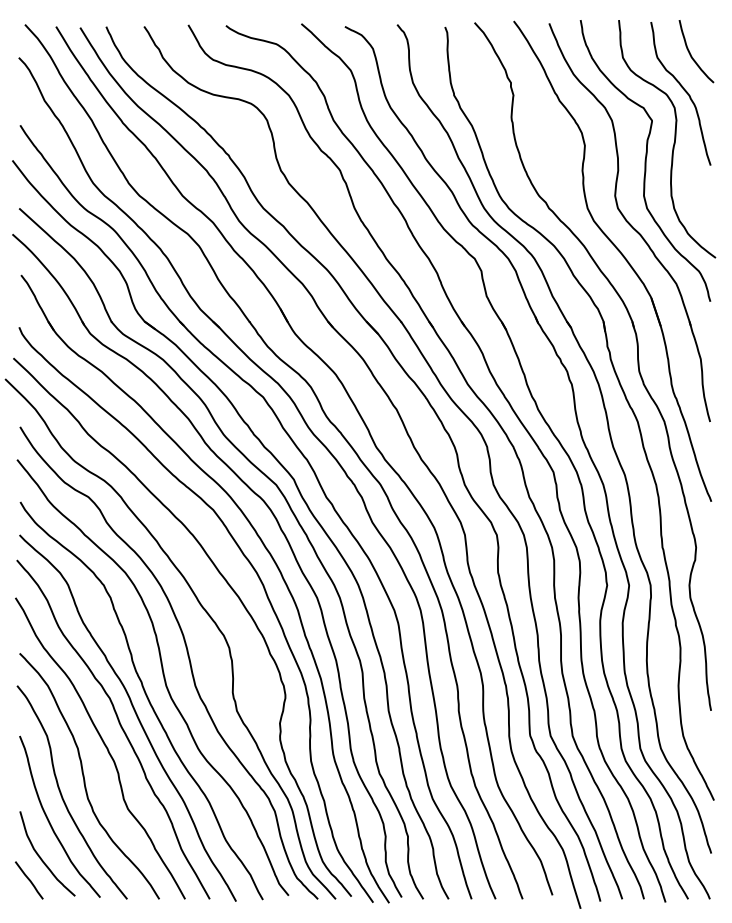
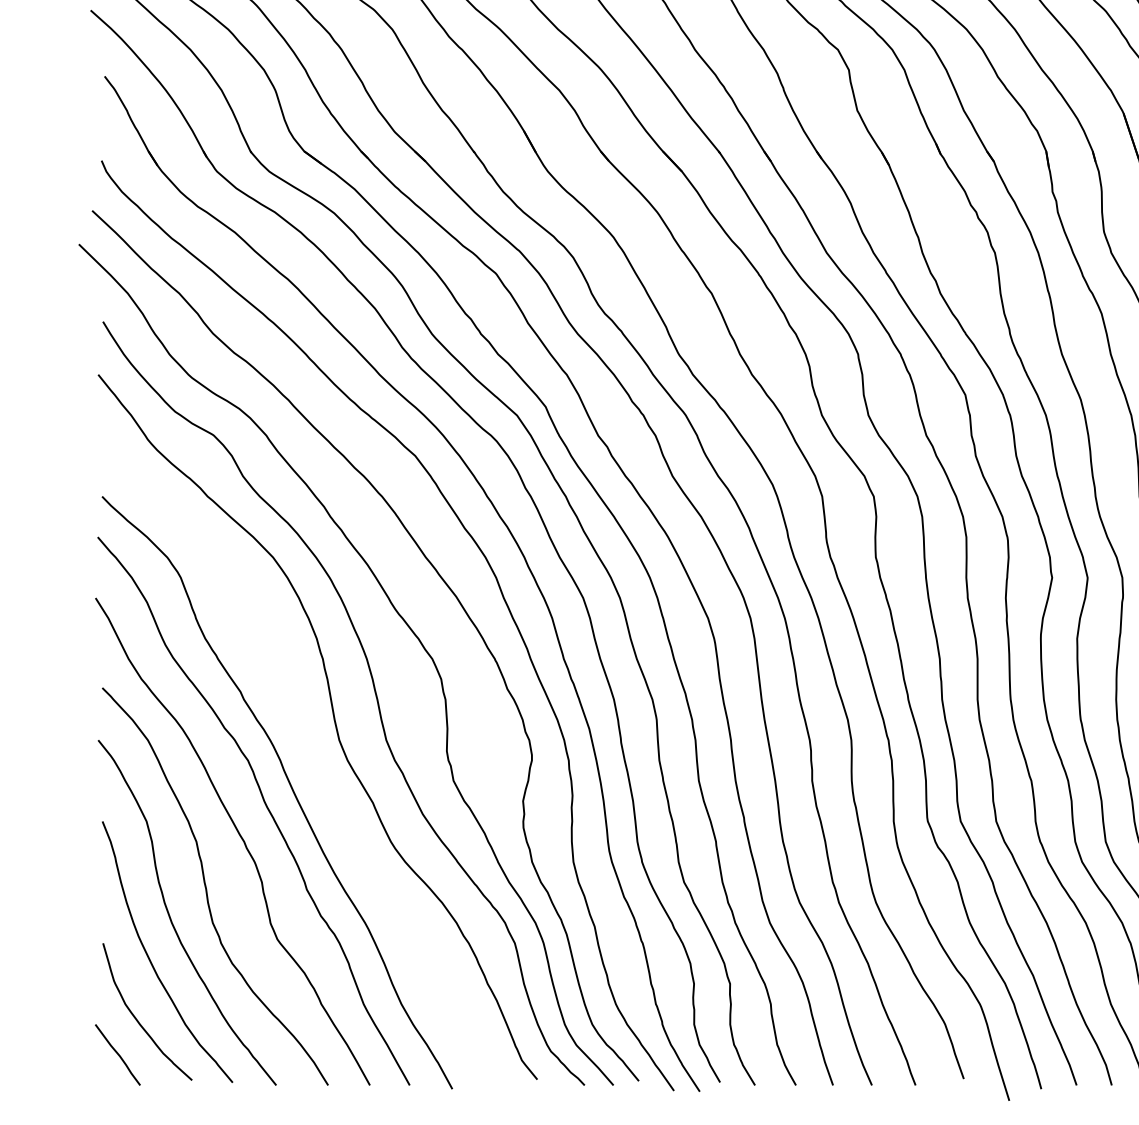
curve: (146, 697) -> (307, 759), removed

